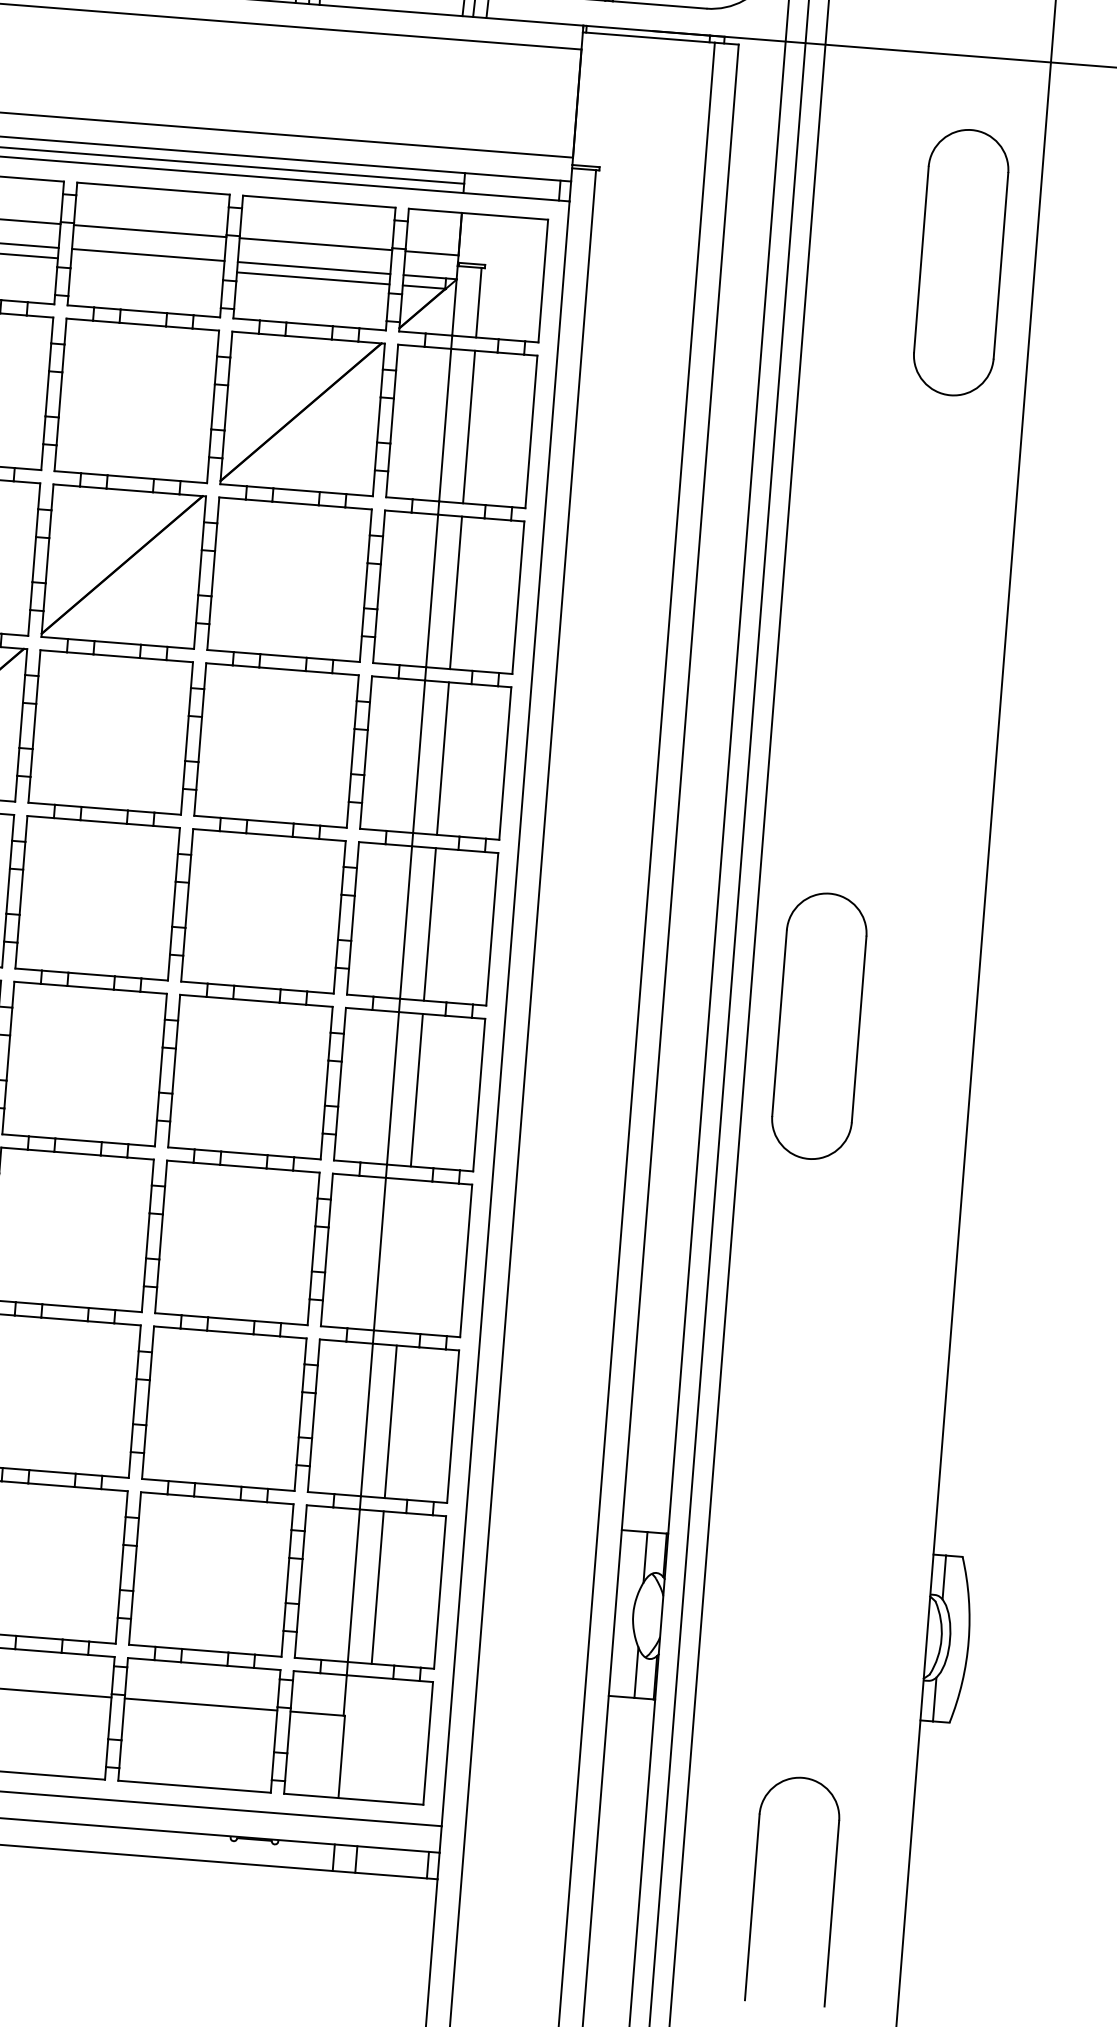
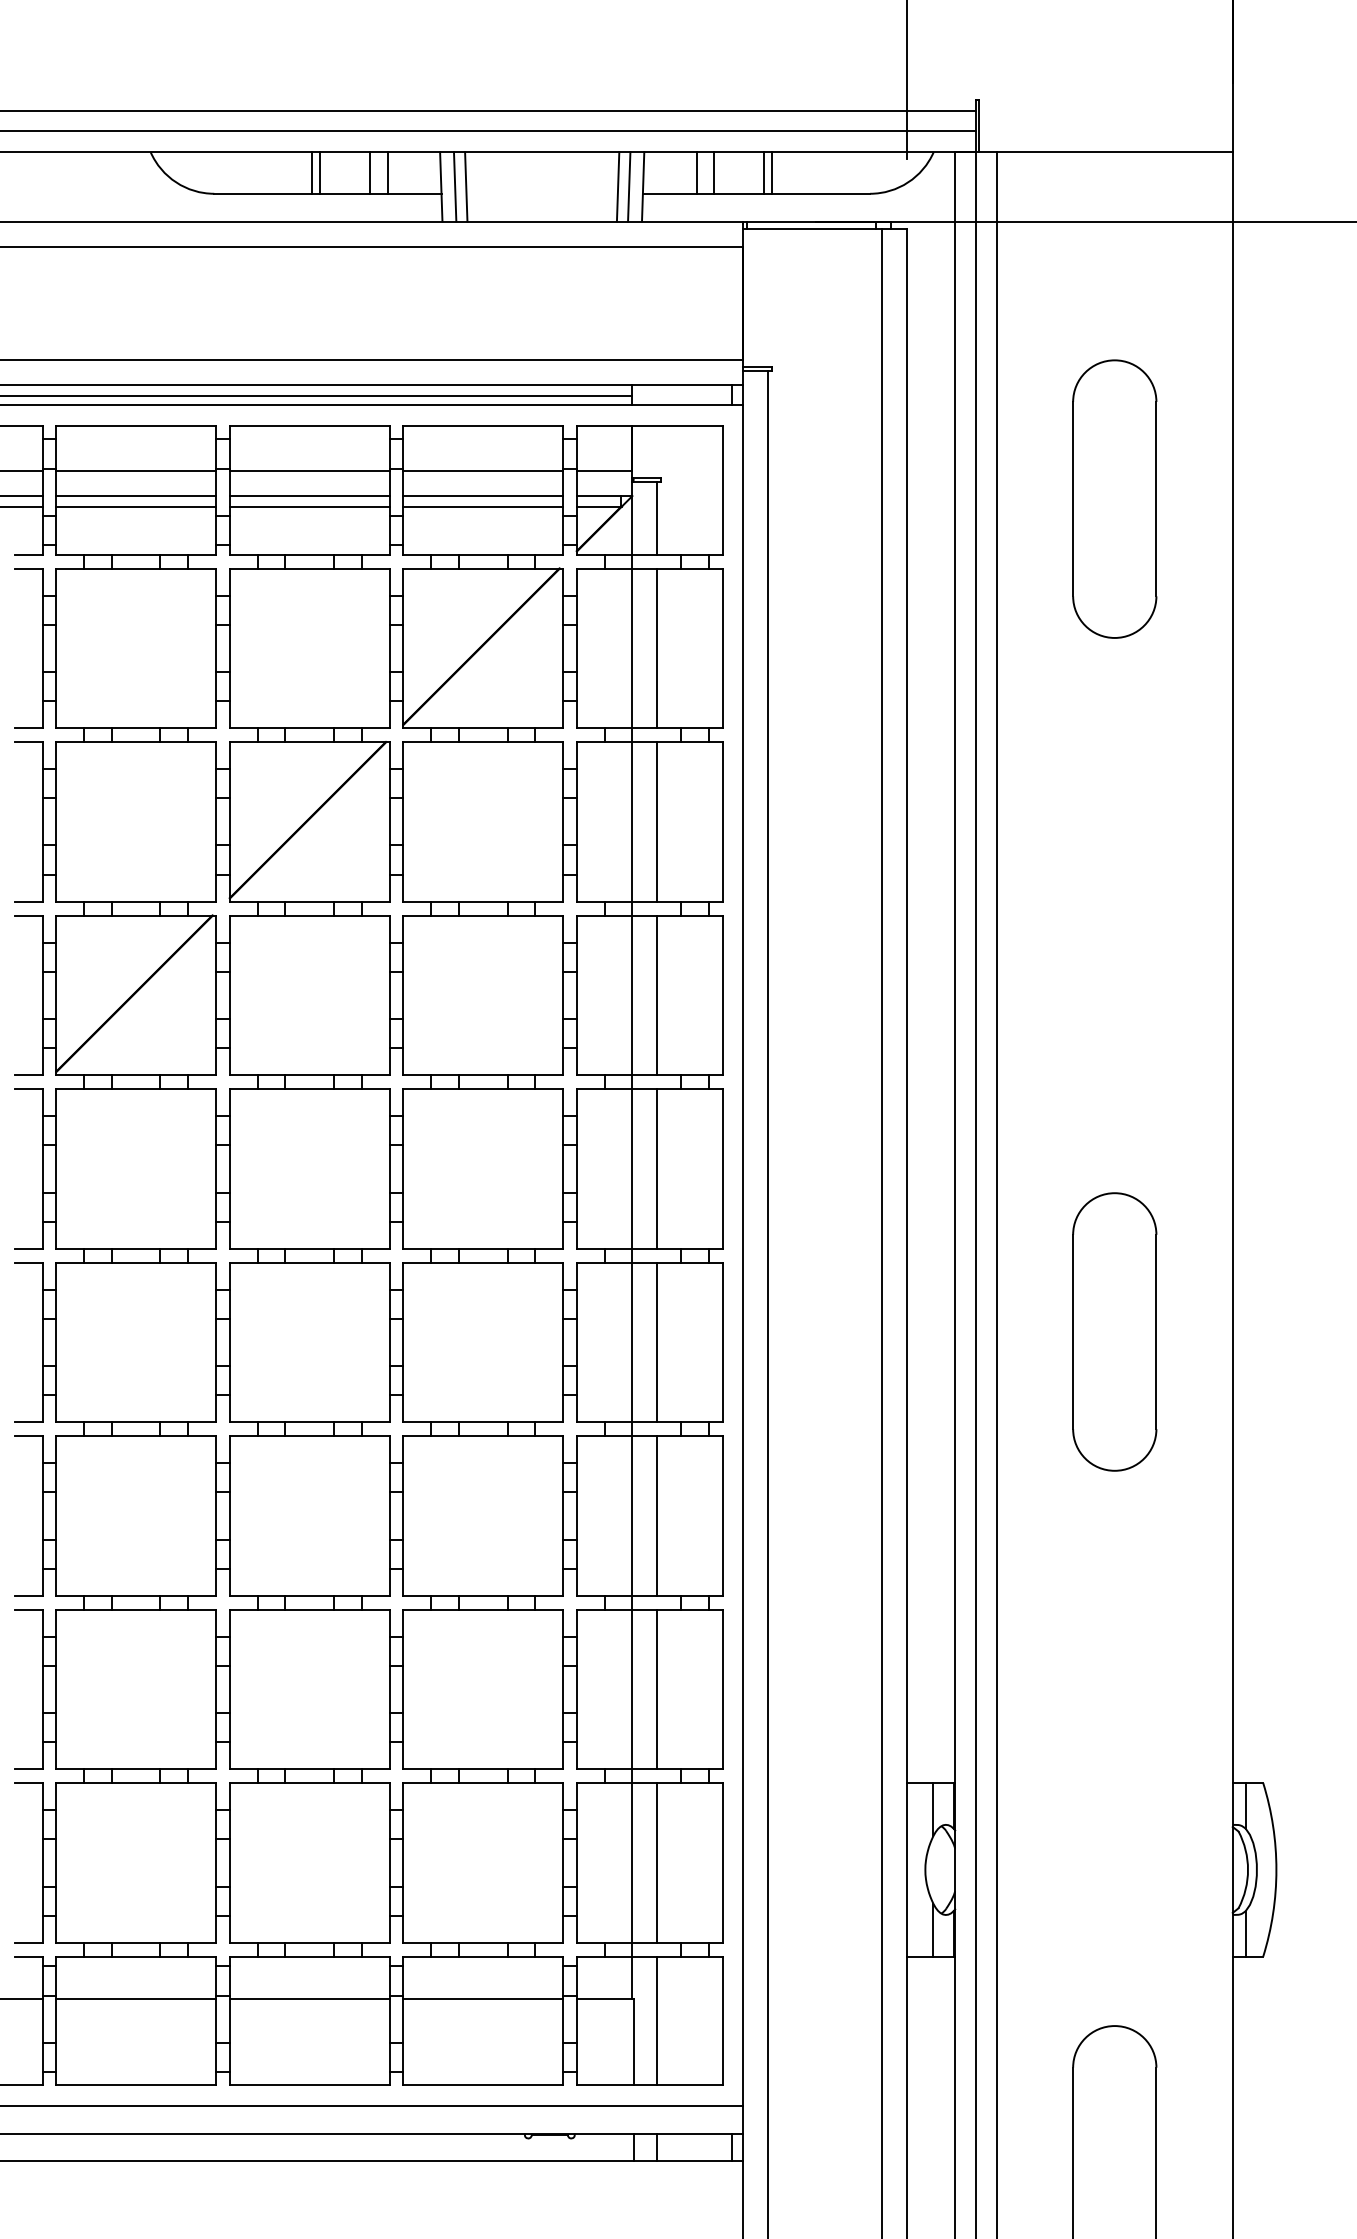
part: (960, 262) -> (1114, 498), moved
line: (147, 265) -> (309, 506), added
part: (819, 1025) -> (1114, 1331), moved
line: (403, 1255) -> (657, 1515), added
line: (365, 1738) -> (657, 2020), added

